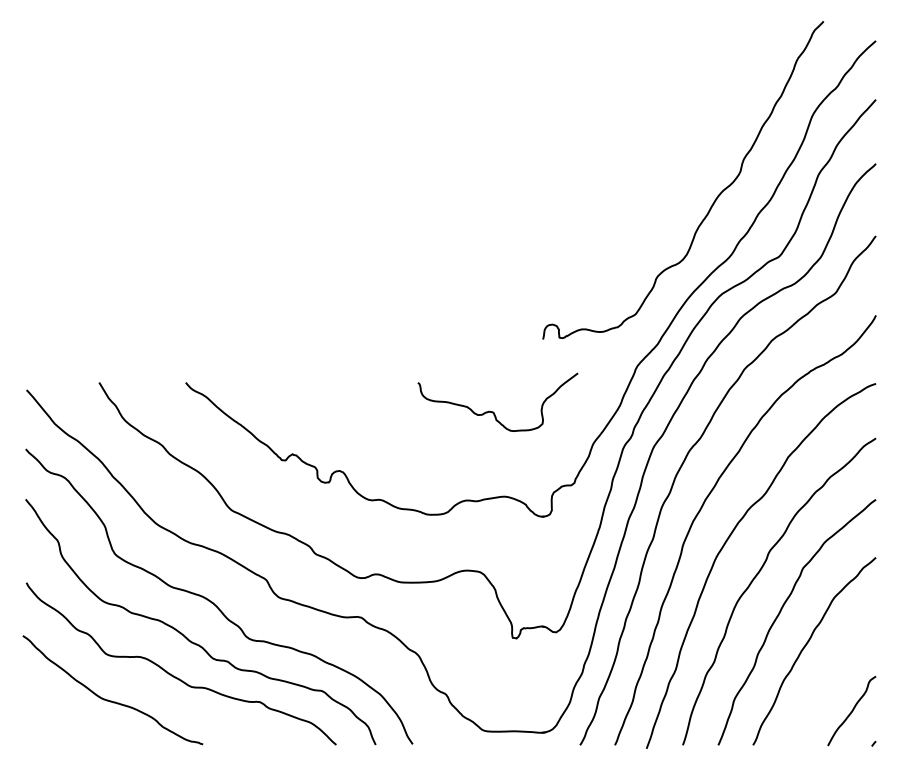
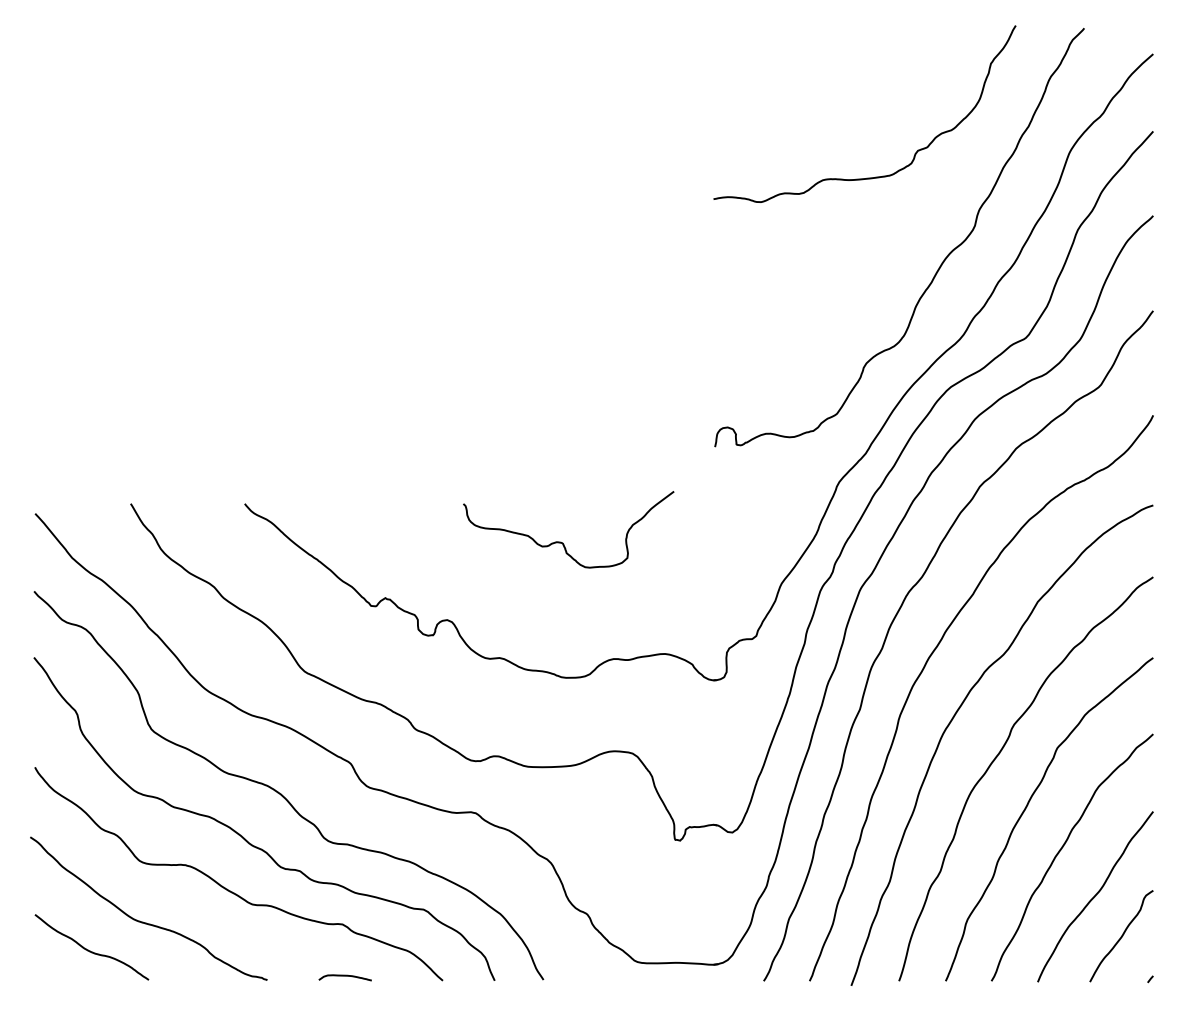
curve: (664, 133) -> (875, 176), added
curve: (494, 411) -> (563, 542), moved
curve: (832, 680) -> (1095, 896), added
curve: (68, 721) -> (90, 950), added
curve: (261, 741) -> (344, 976), added

